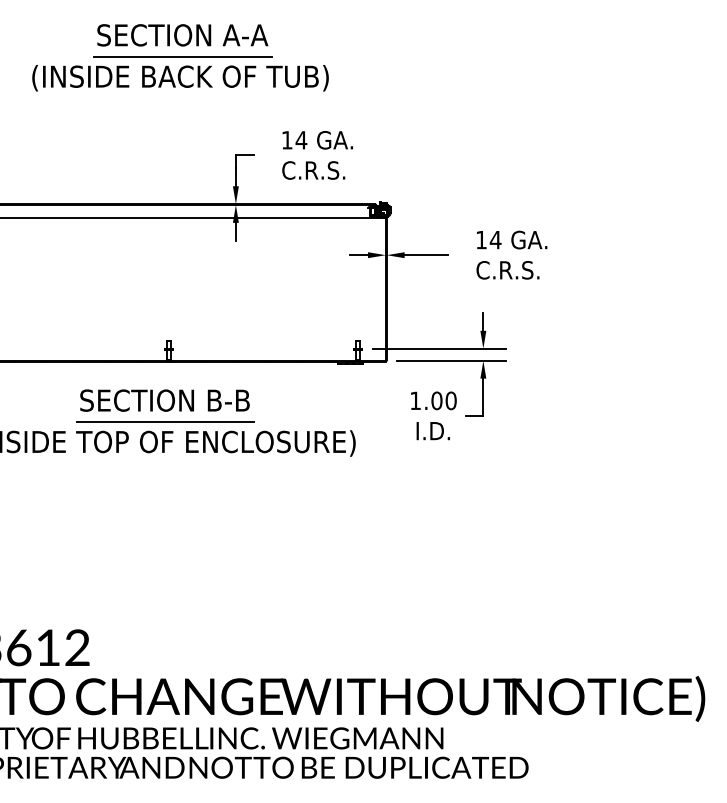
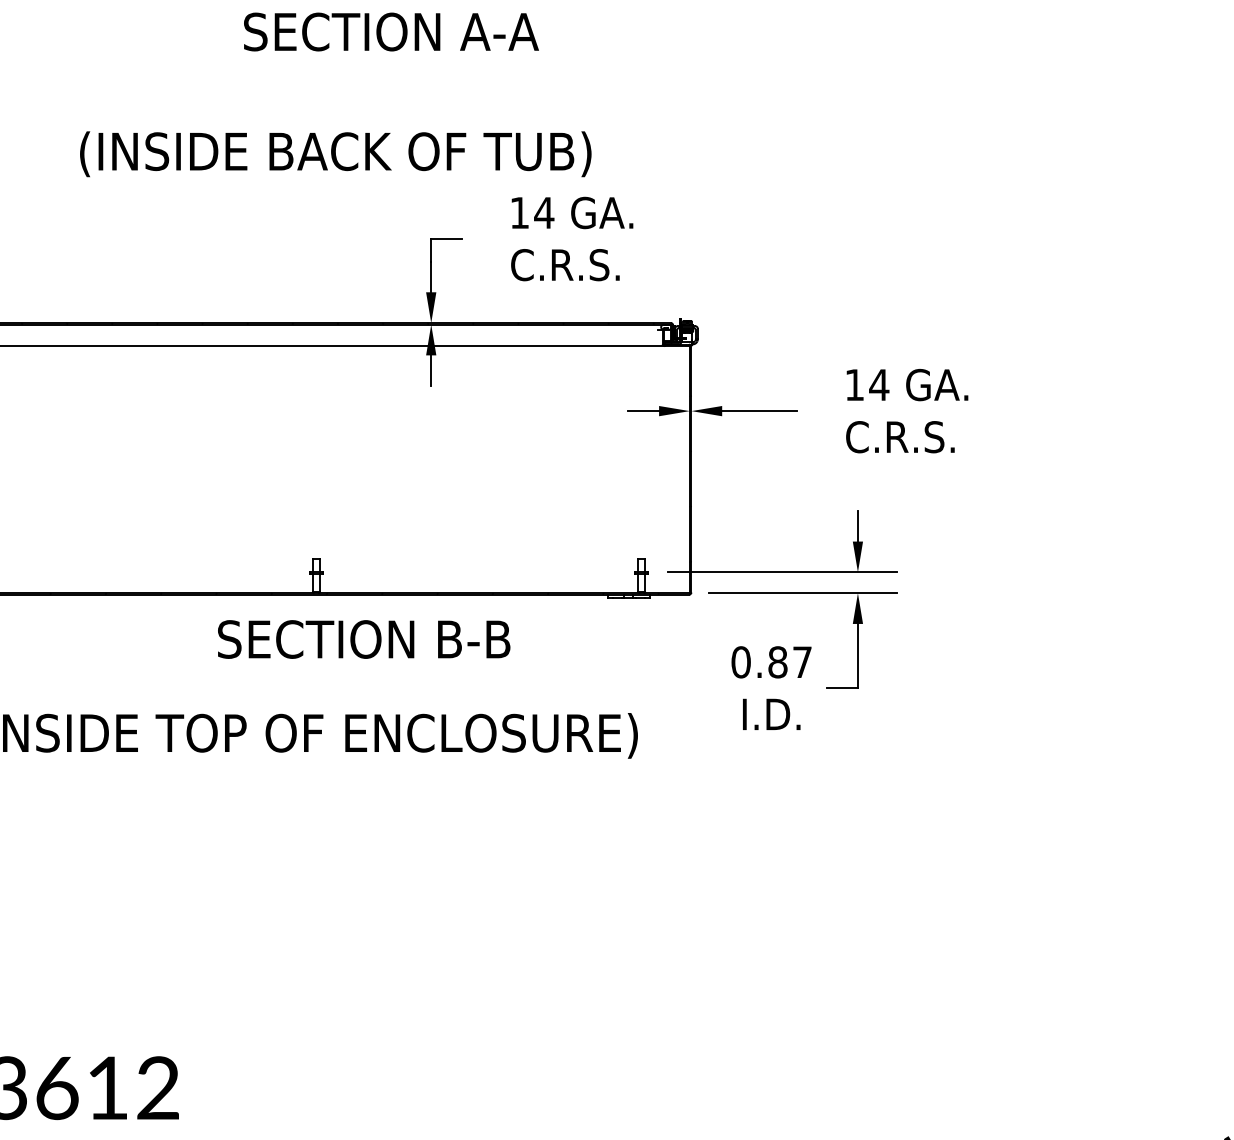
text: (182, 35) -> (390, 32), moved
line: (182, 56) -> (339, 68), removed
text: (180, 78) -> (335, 154), moved
text: (164, 400) -> (363, 639), moved
text: (433, 400) -> (771, 661), 1.00 -> 0.87
line: (165, 422) -> (309, 699), removed

